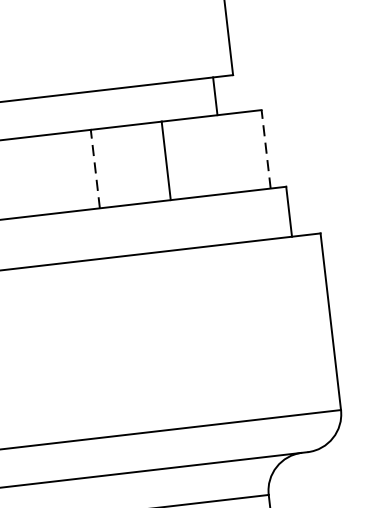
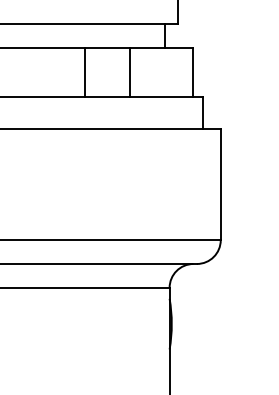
line: (265, 149) -> (192, 72), dashed -> solid
line: (96, 169) -> (85, 72), dashed -> solid

